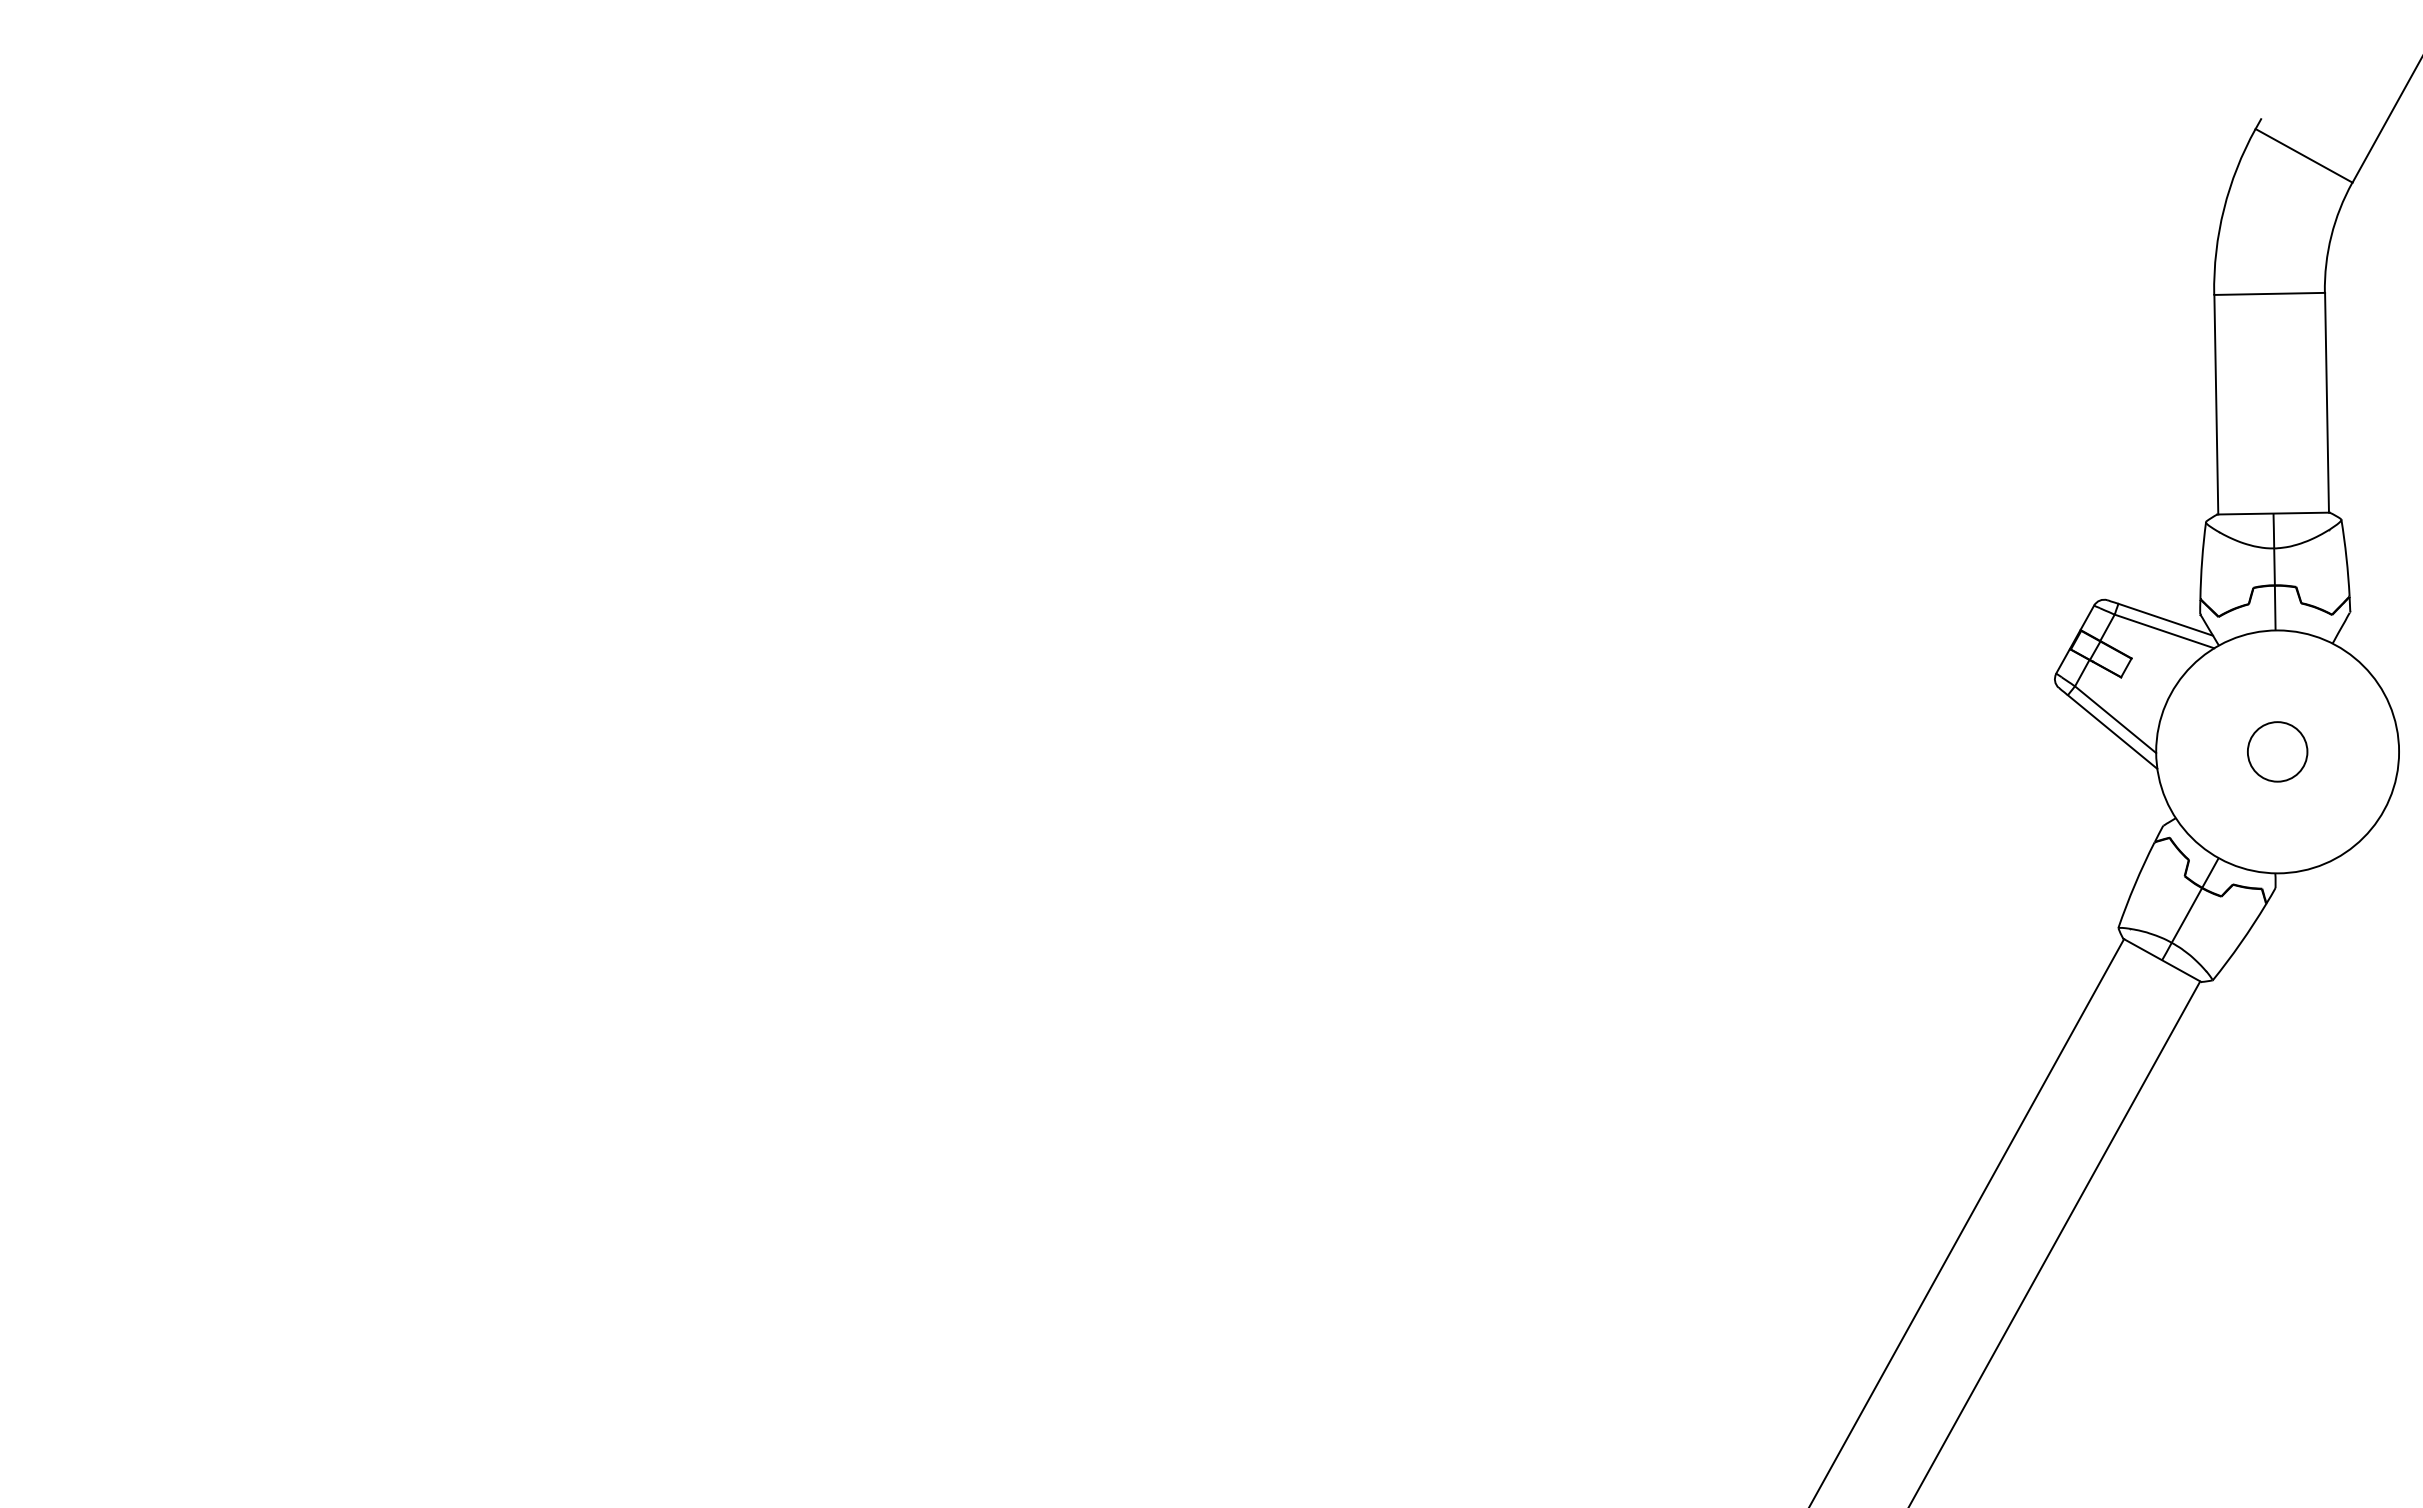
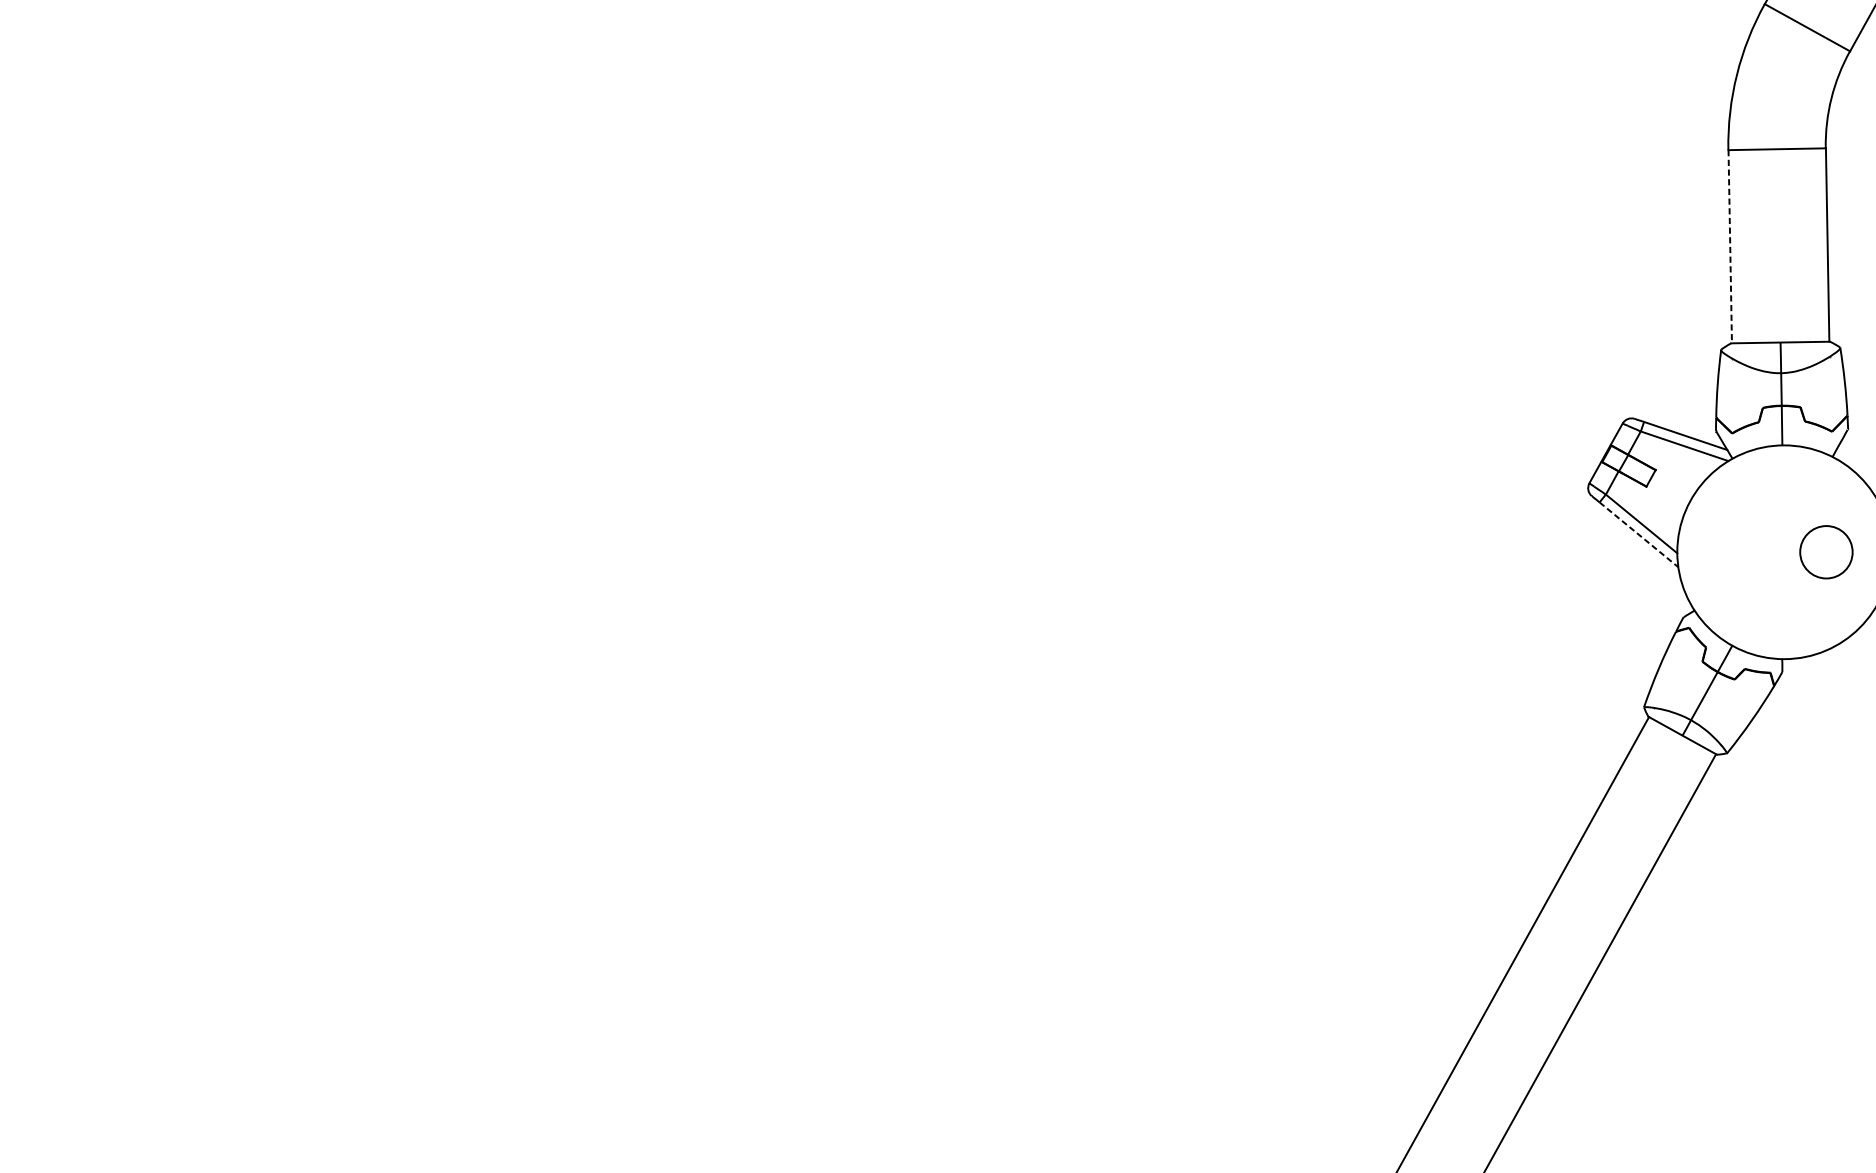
line: (2216, 404) -> (1730, 246), solid -> dashed
line: (2112, 732) -> (1638, 535), solid -> dashed
circle: (2277, 751) -> (1826, 551), moved

